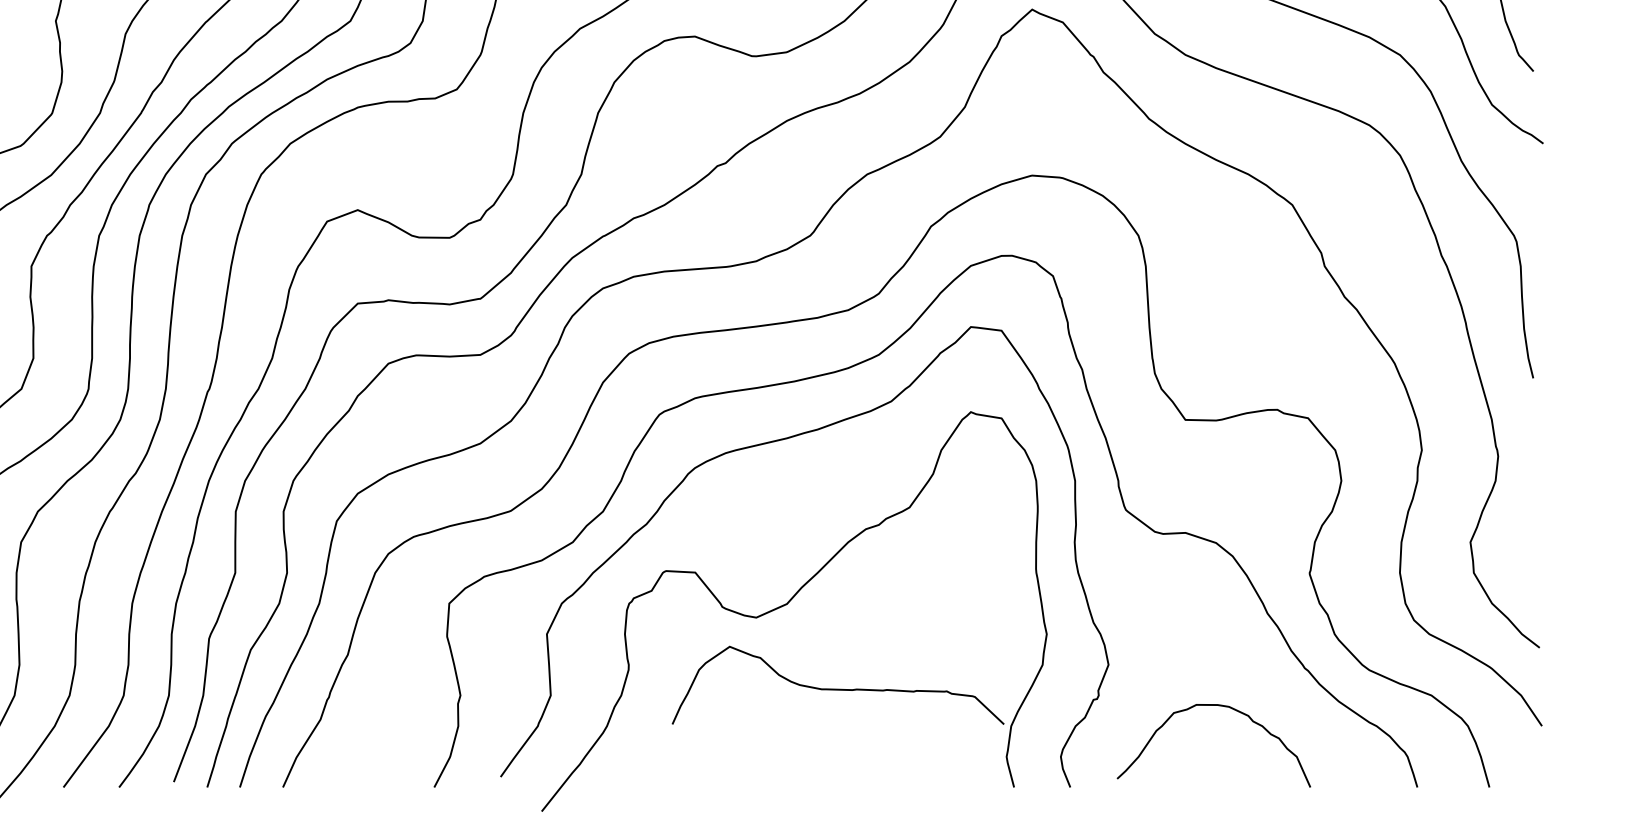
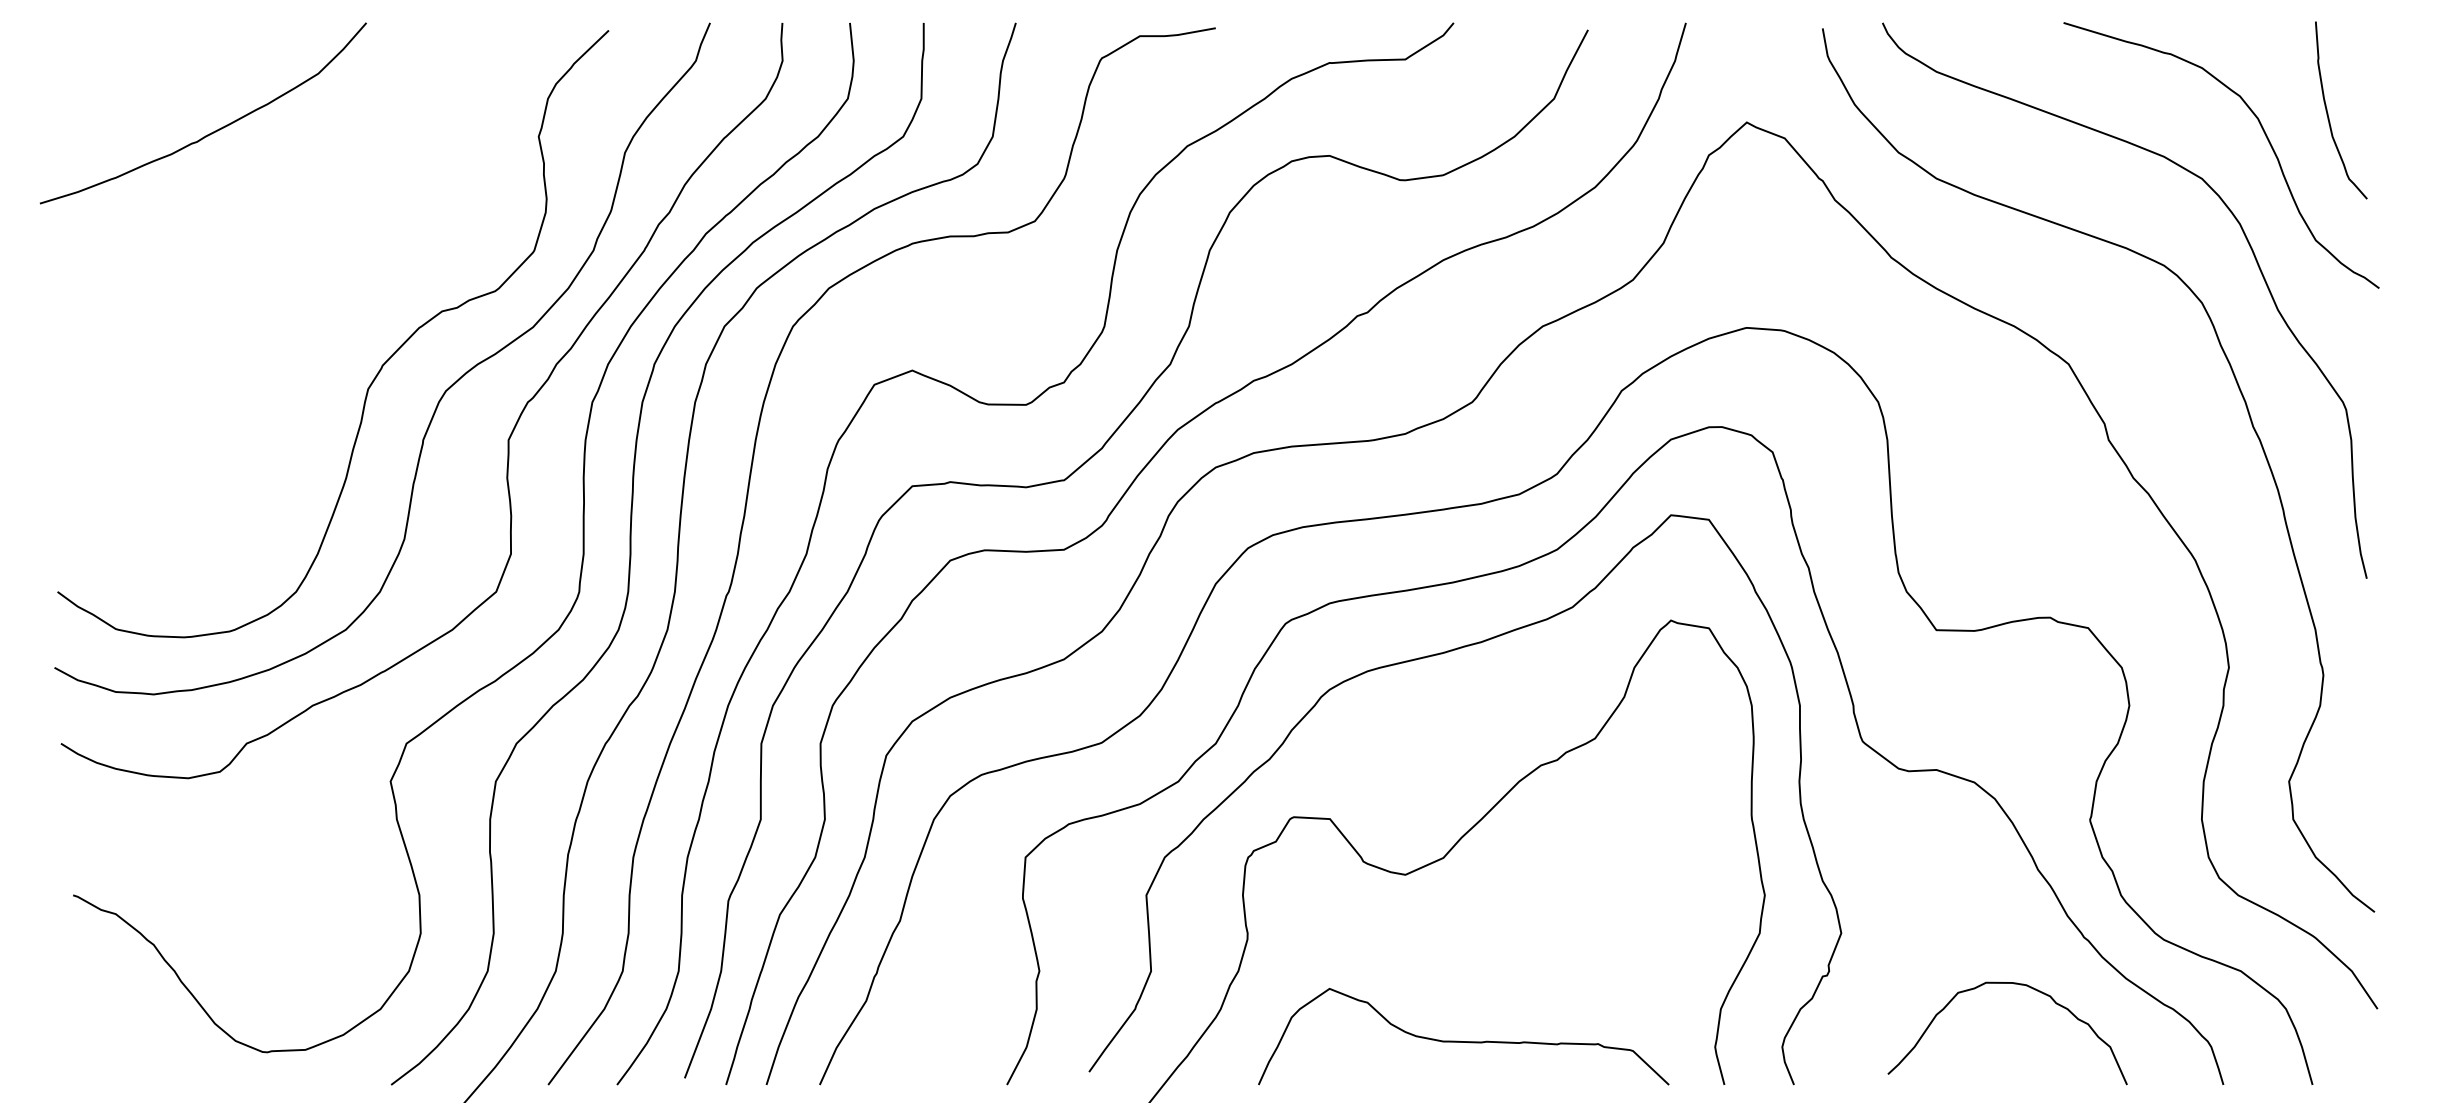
curve: (837, 689) -> (1463, 1041), moved
curve: (1219, 706) -> (2014, 984), moved

